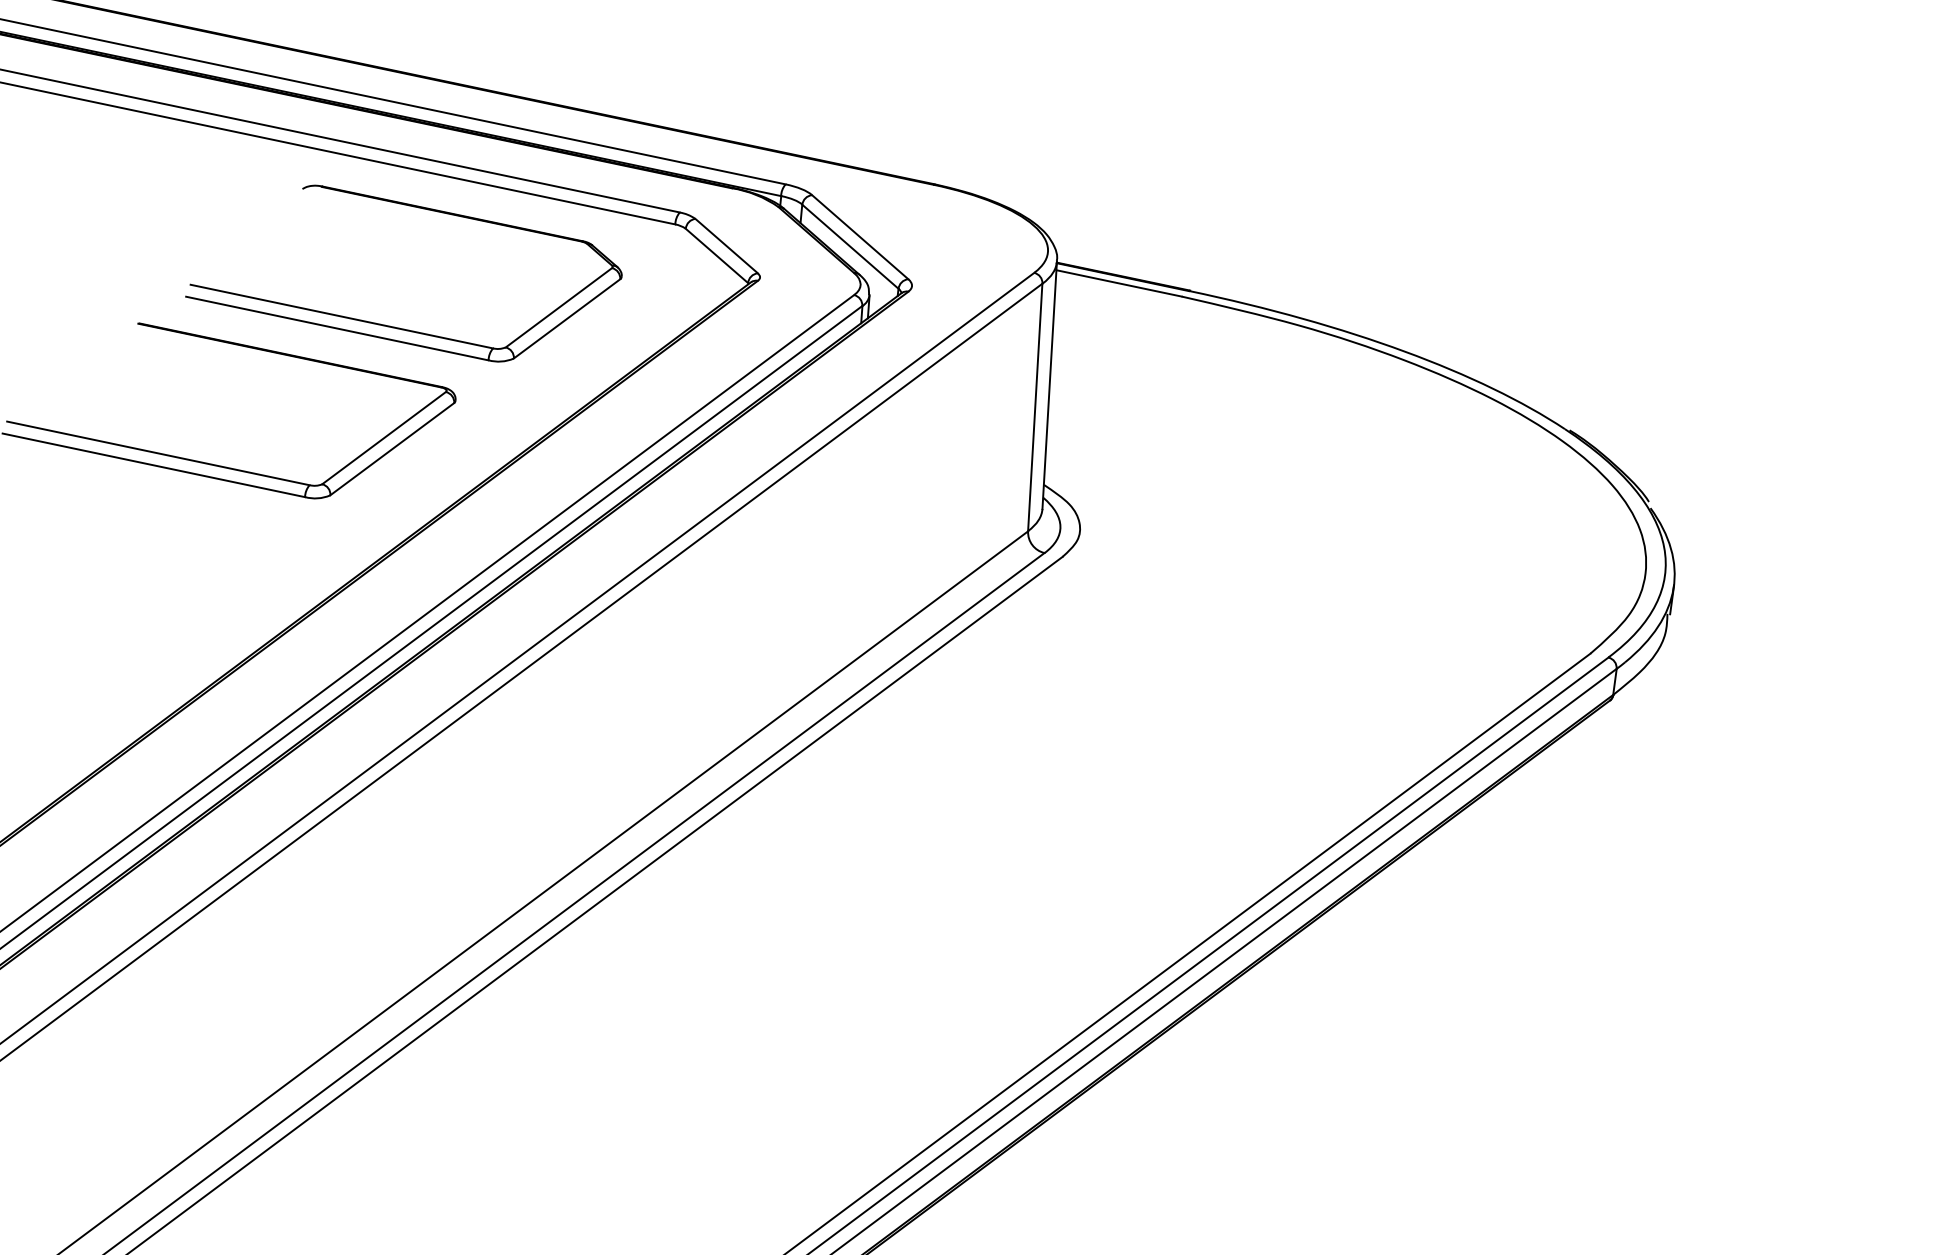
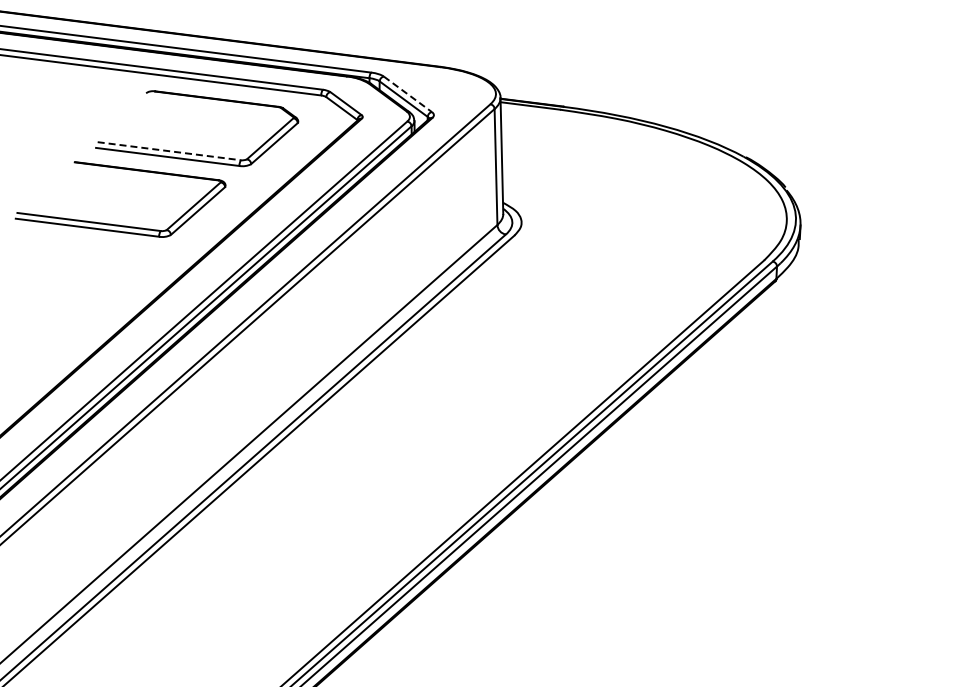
line: (859, 237) -> (407, 94), solid -> dashed
line: (342, 317) -> (169, 151), solid -> dashed

